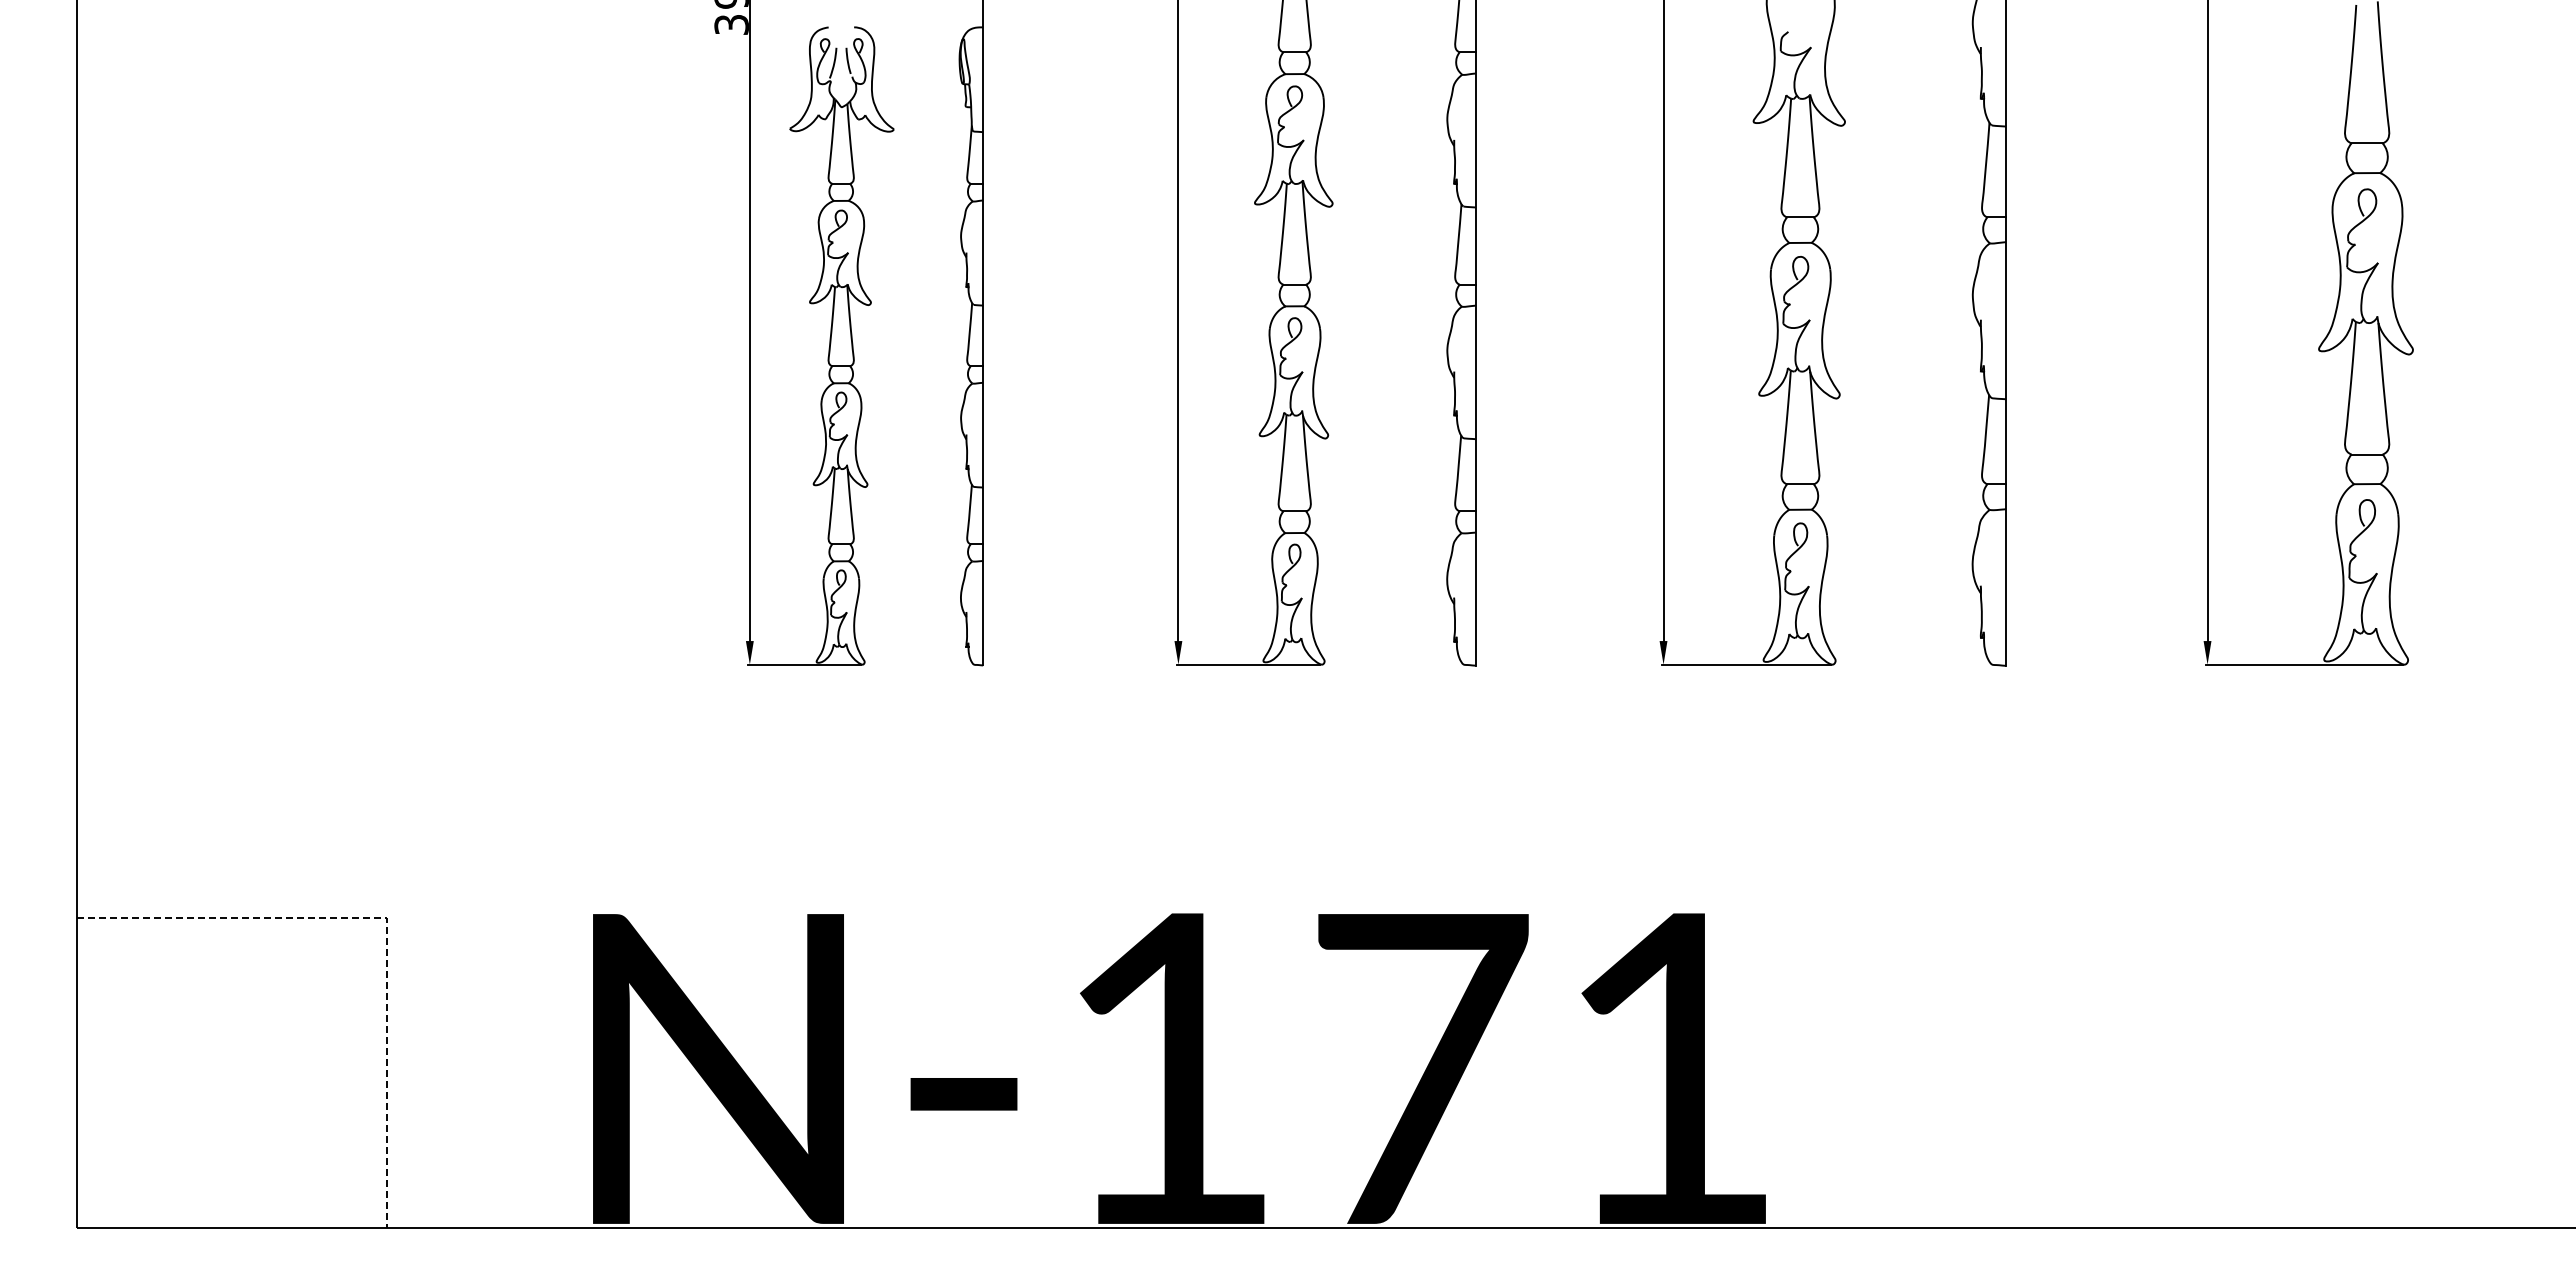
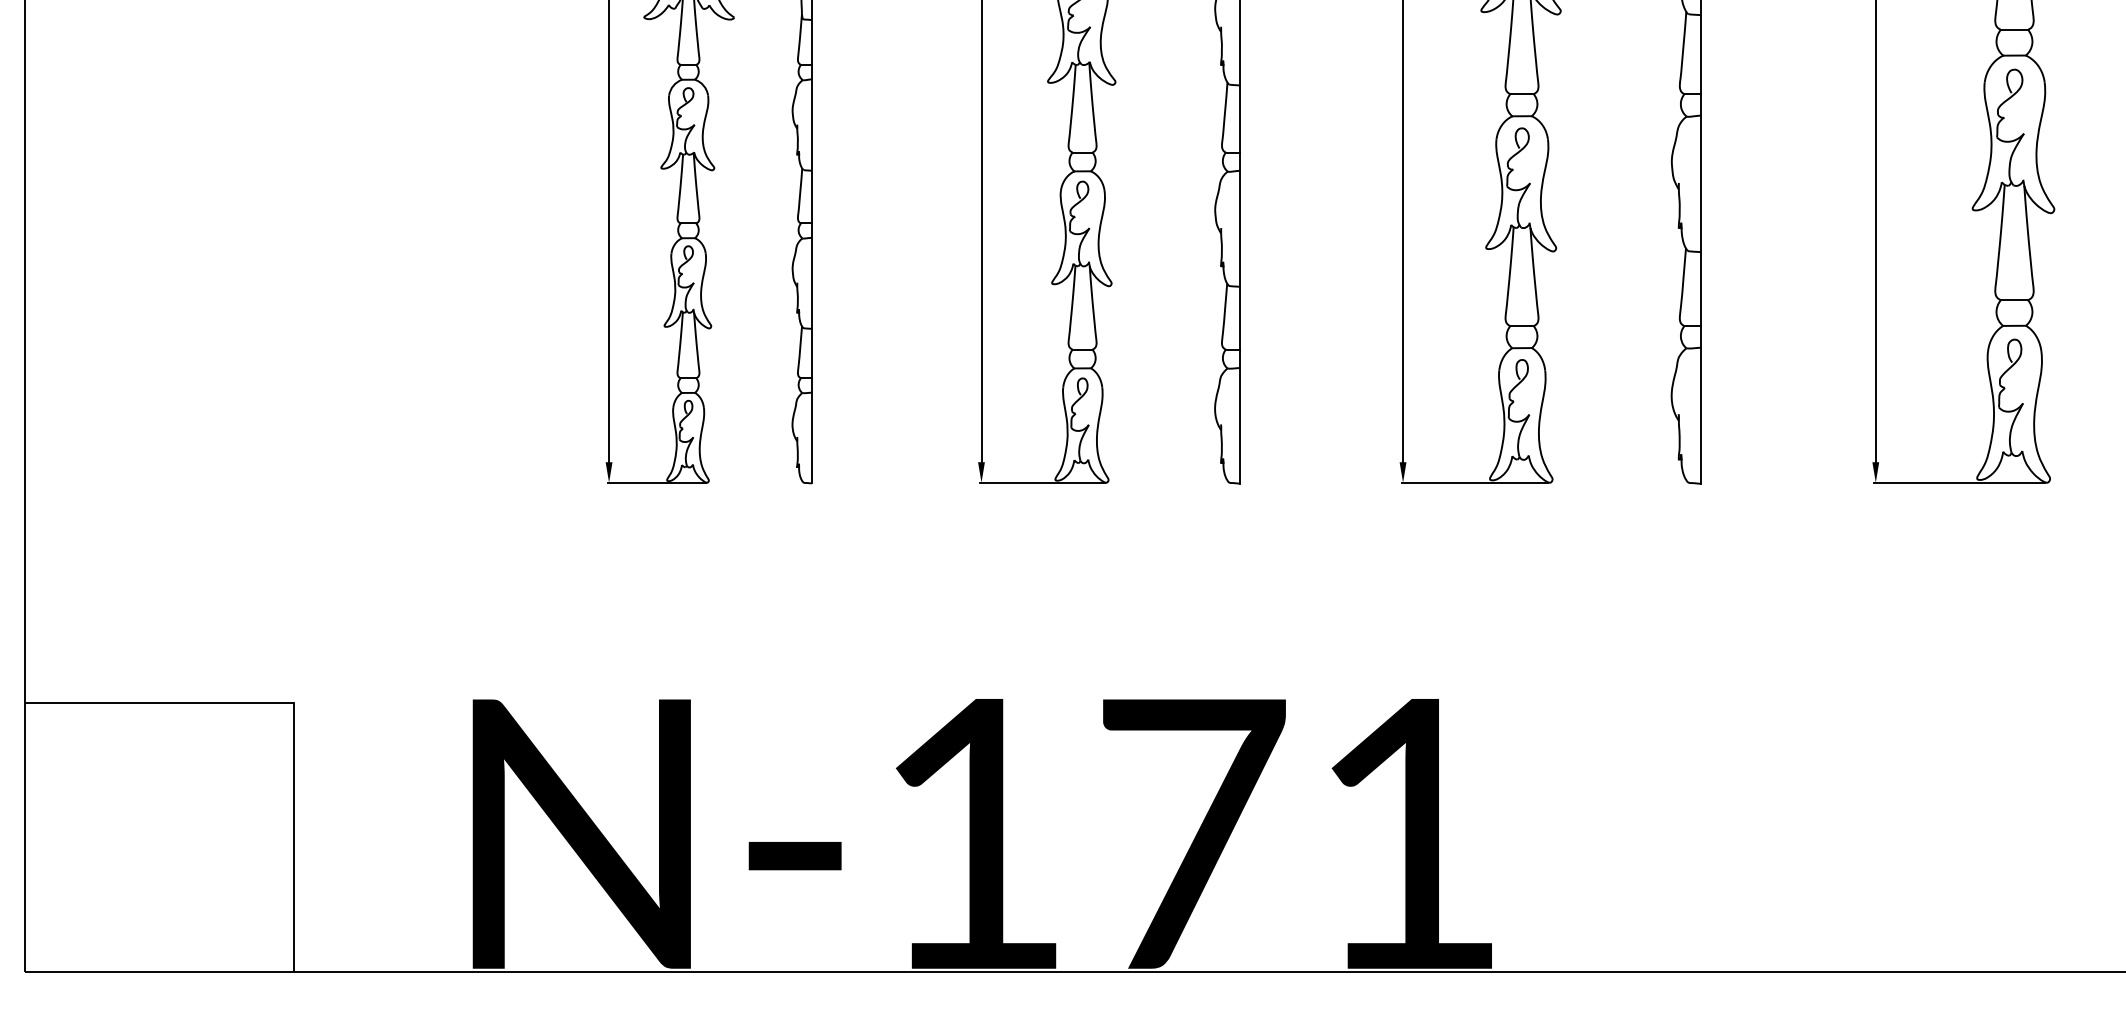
line: (387, 918) -> (294, 703), dashed -> solid

